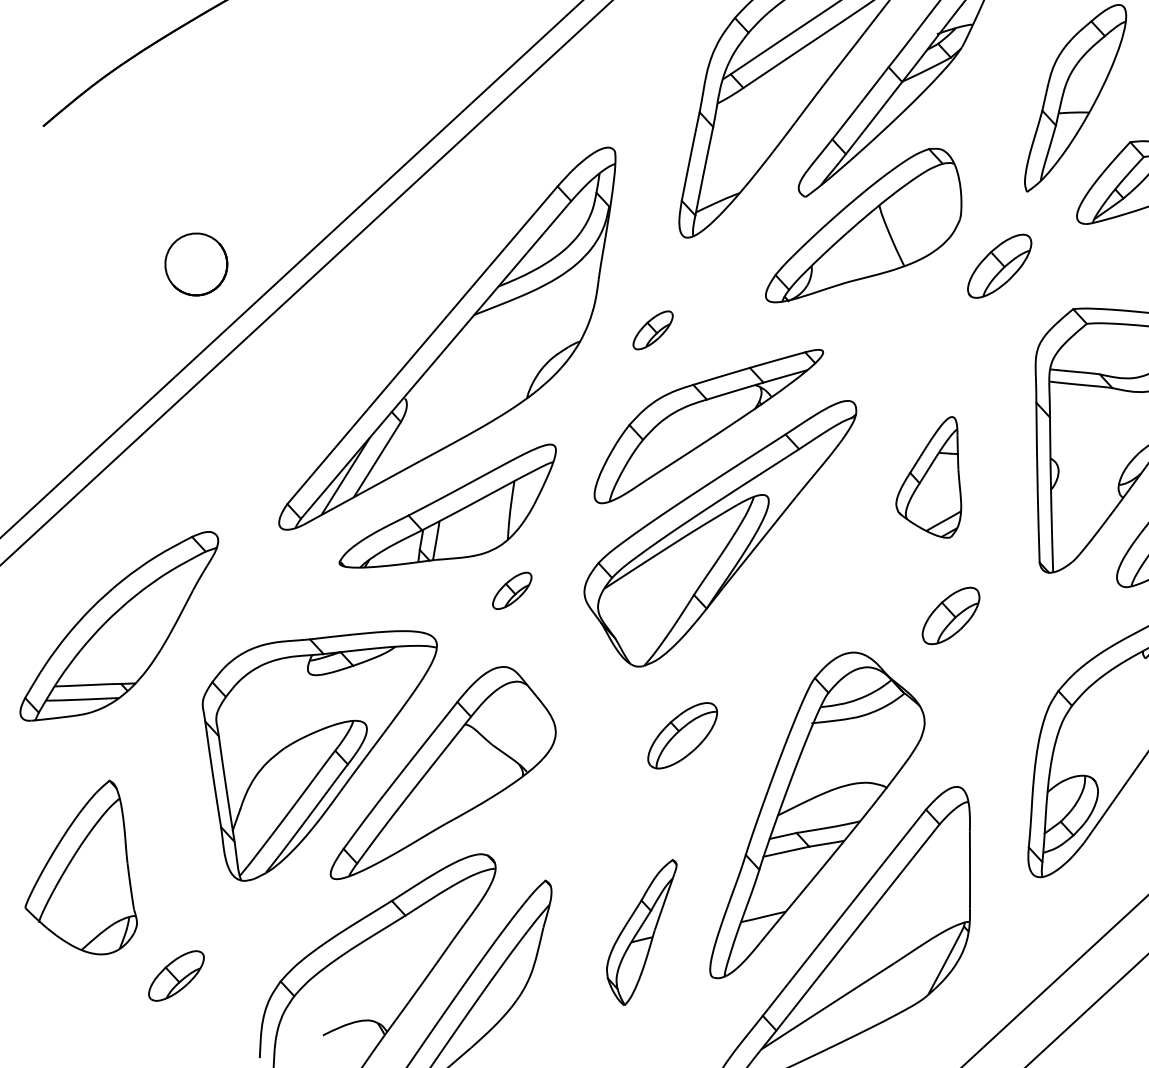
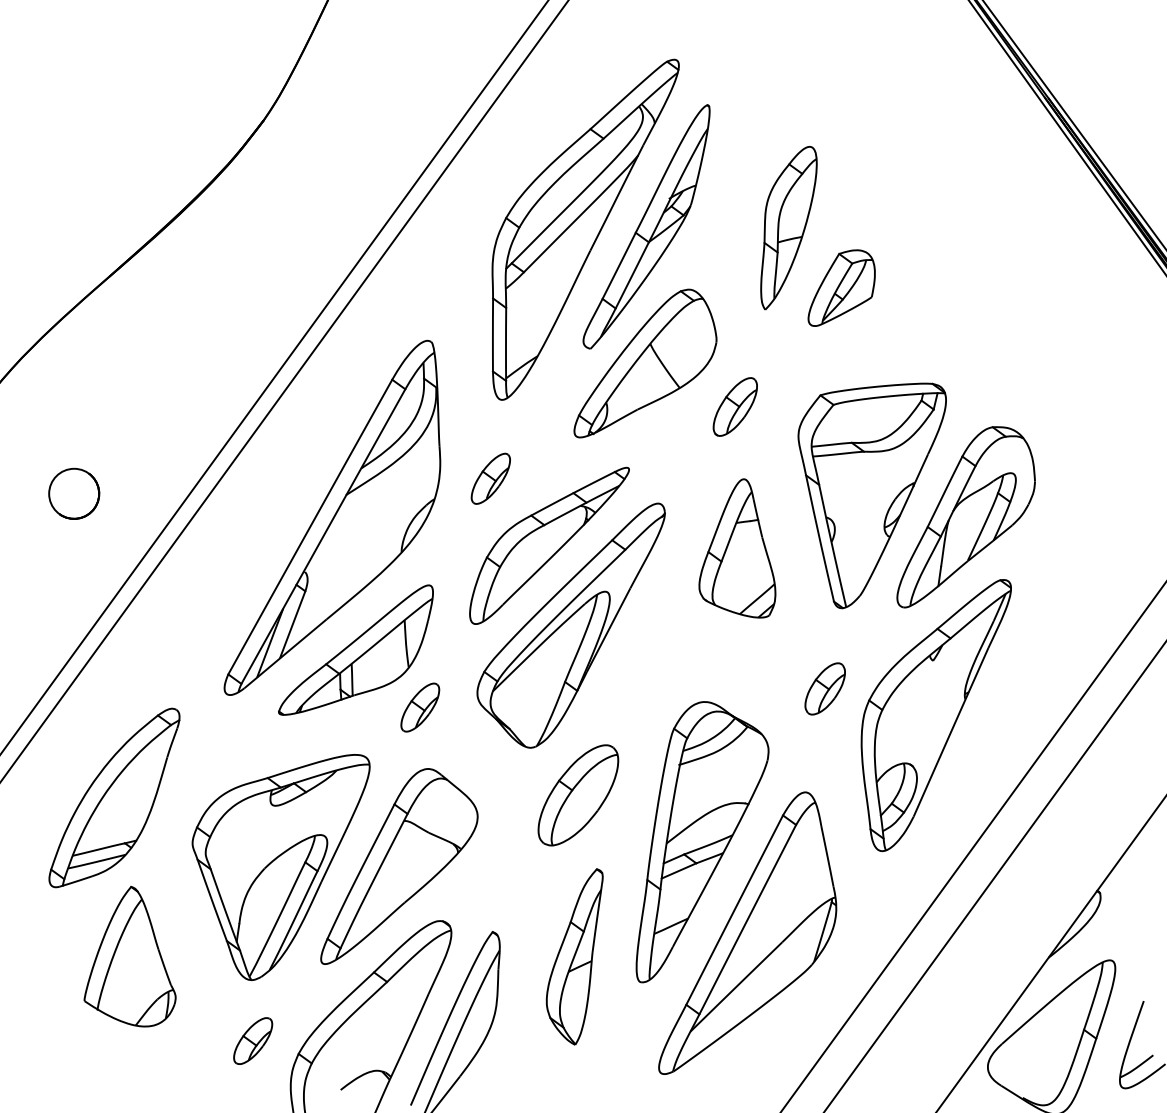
circle: (196, 264) -> (74, 493), moved
part: (998, 265) -> (734, 406), moved
part: (652, 330) -> (490, 478), size x1.43
part: (935, 474) -> (737, 548), size x1.43
part: (512, 590) -> (420, 707), size x1.43
part: (950, 615) -> (824, 688), moved
part: (682, 735) -> (578, 795), size x1.67
part: (90, 864) -> (129, 956), moved
part: (638, 930) -> (574, 956), size x1.43
part: (177, 975) -> (253, 1040), moved

